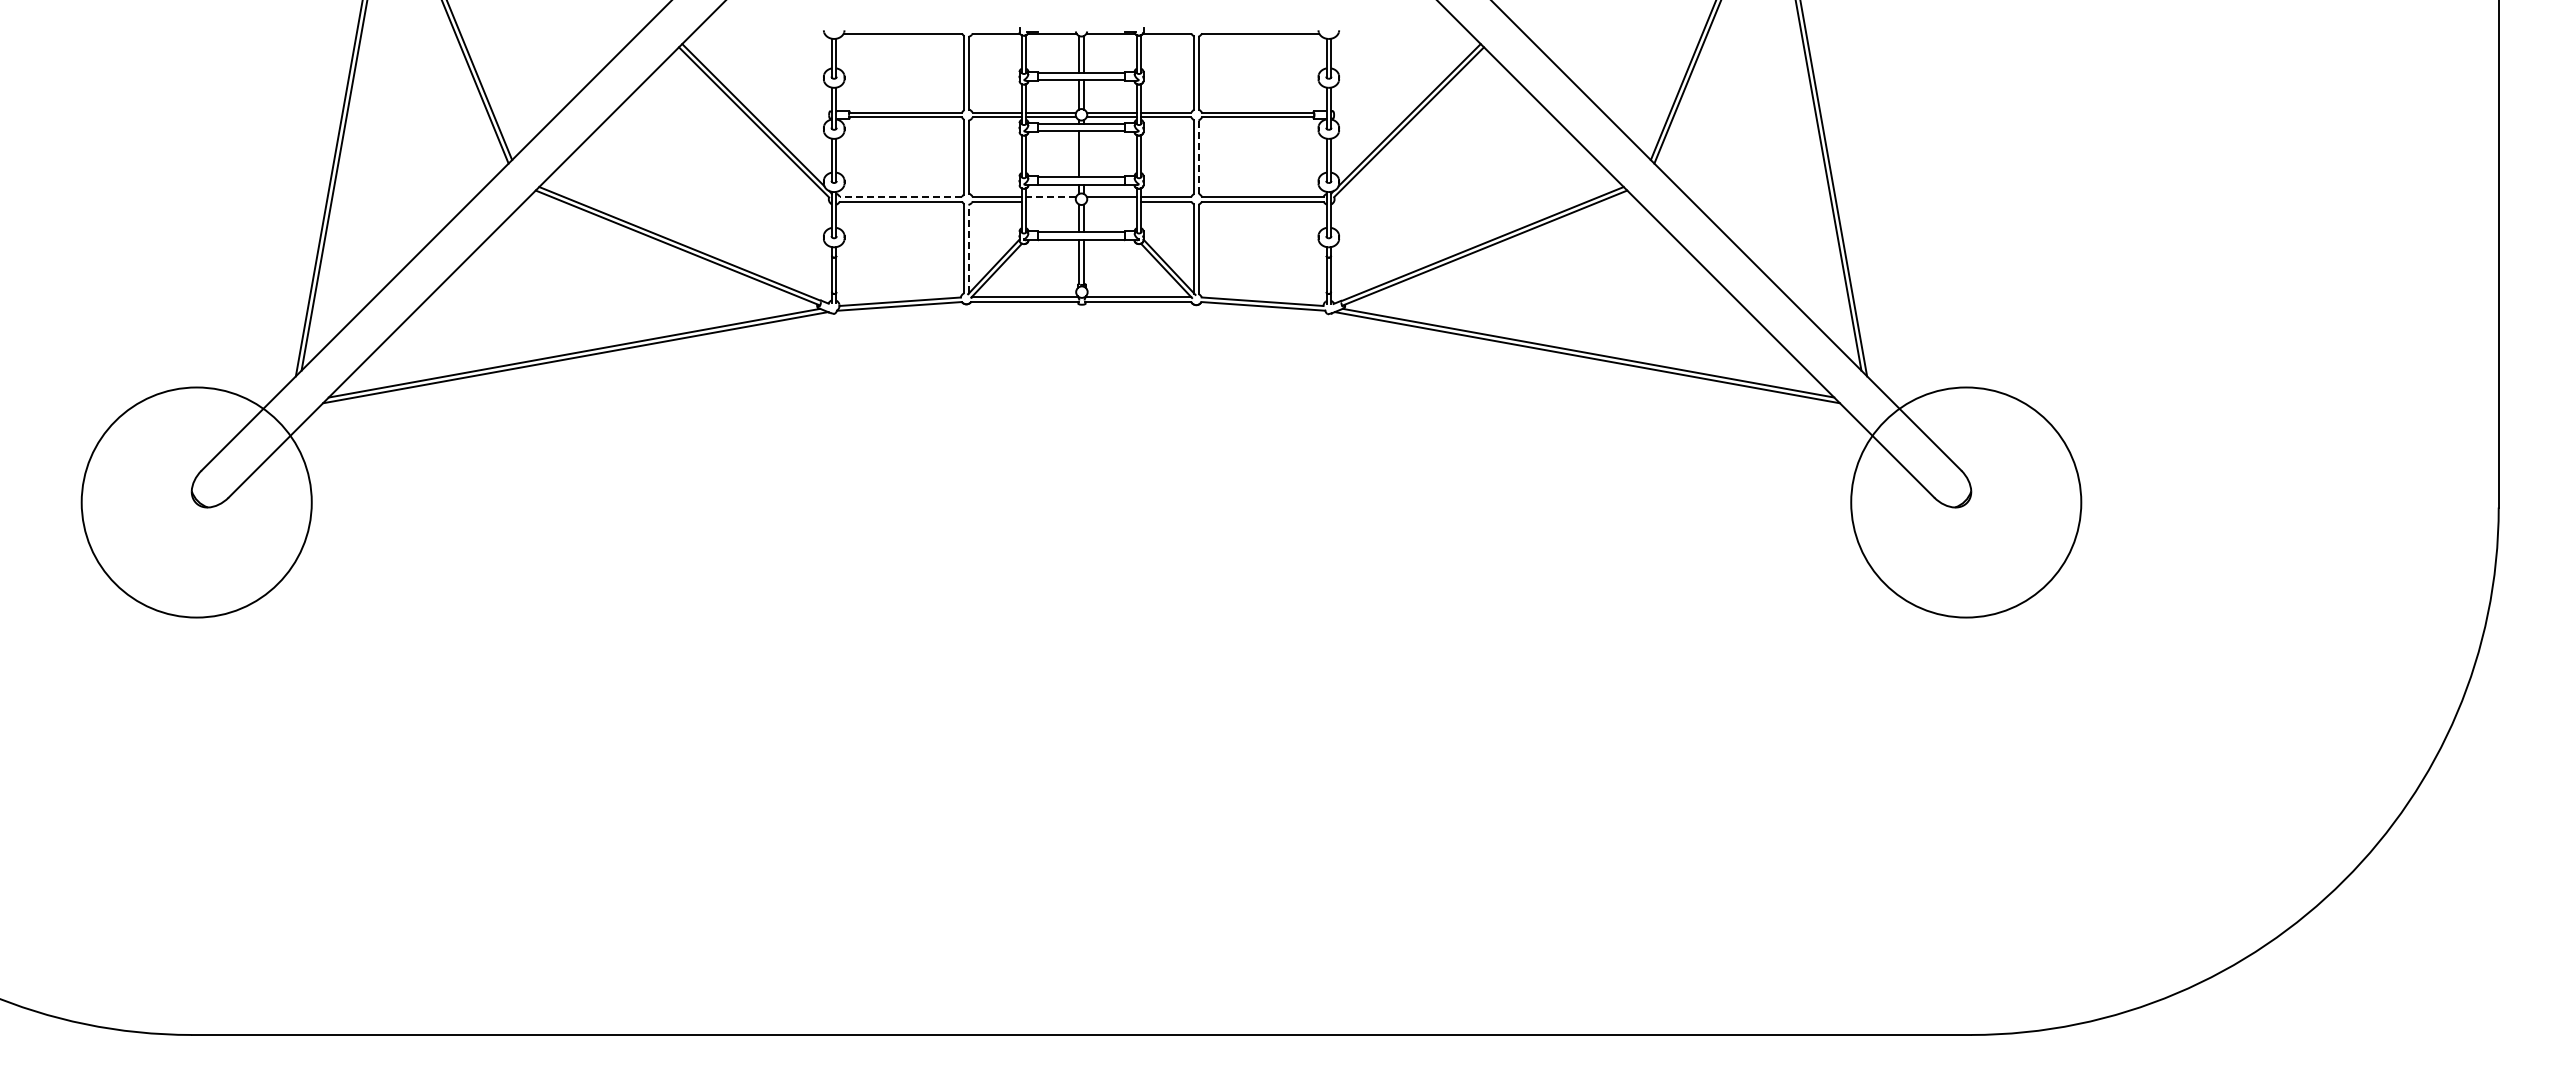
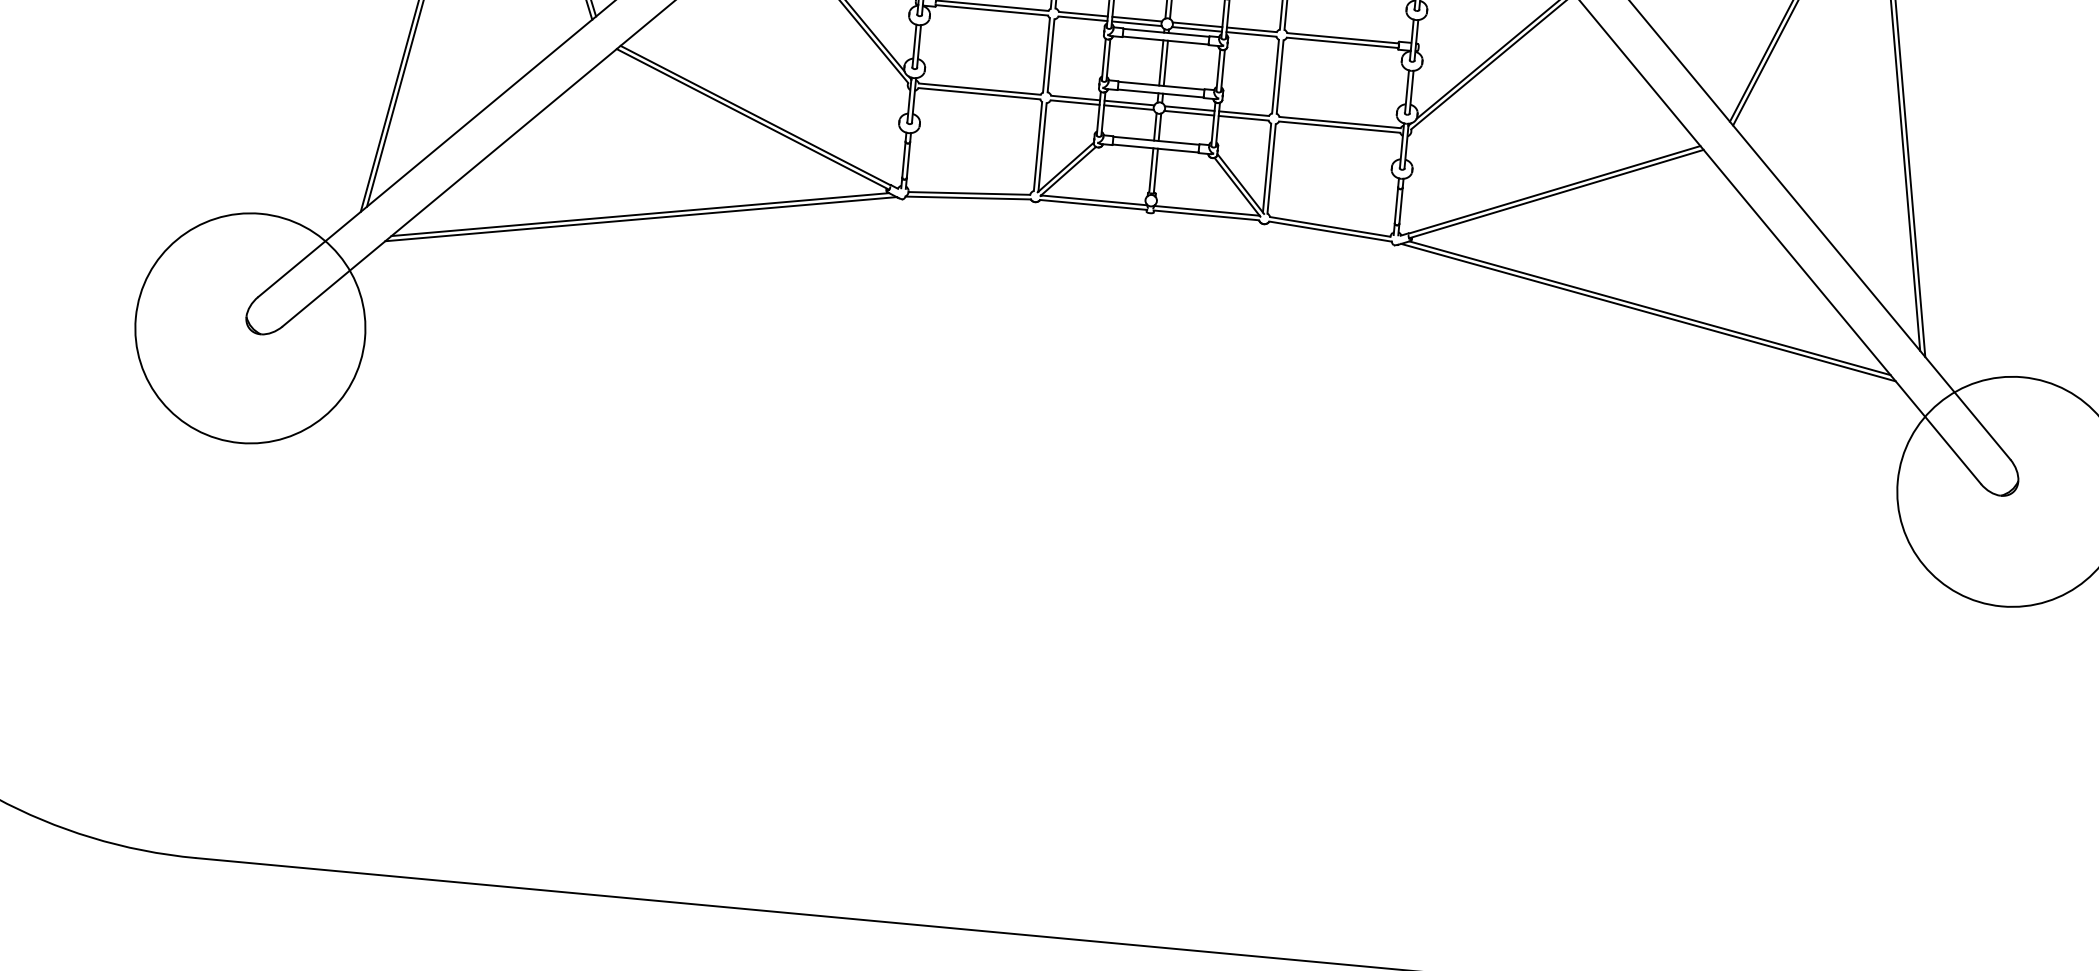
line: (1083, 153) -> (1165, 62), added
line: (1198, 157) -> (1279, 77), dashed -> solid
line: (900, 196) -> (979, 88), dashed -> solid
line: (1051, 196) -> (1129, 102), dashed -> solid
line: (1051, 201) -> (1129, 107), added
line: (1111, 201) -> (1189, 113), added
line: (968, 248) -> (1042, 146), dashed -> solid

